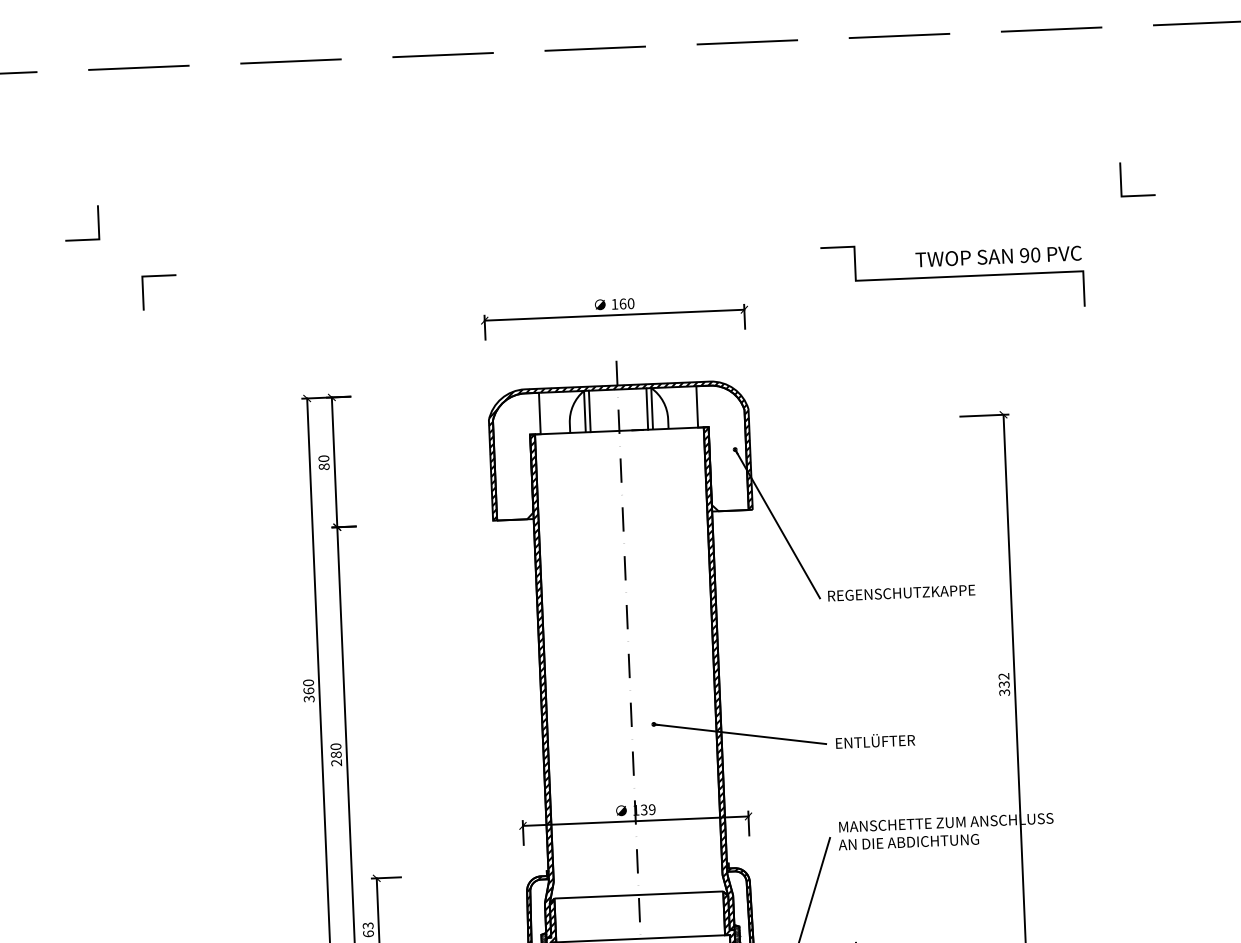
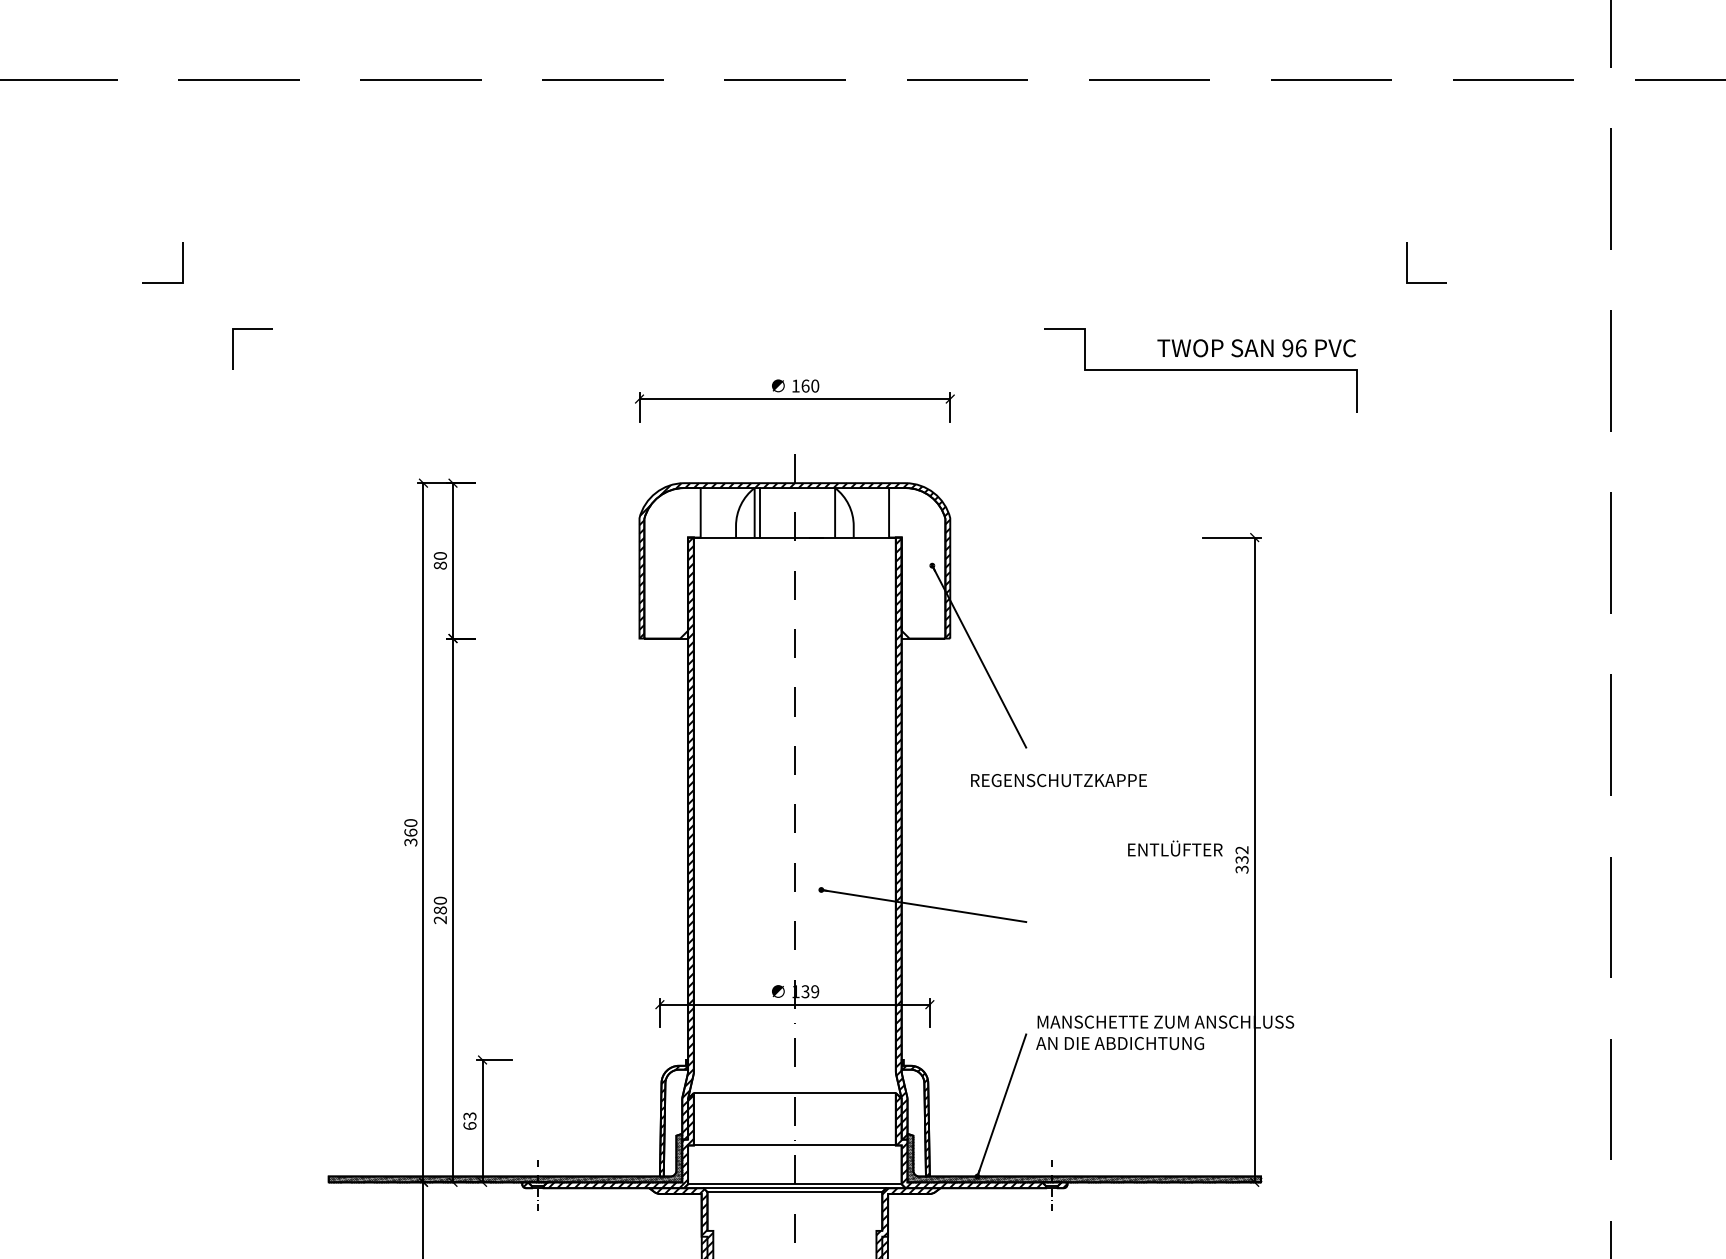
text: (1035, 255) -> (1300, 348), 90 -> 96
line: (647, 408) -> (829, 512), removed
text: (901, 593) -> (1058, 780), moved
text: (875, 740) -> (1175, 848), moved

